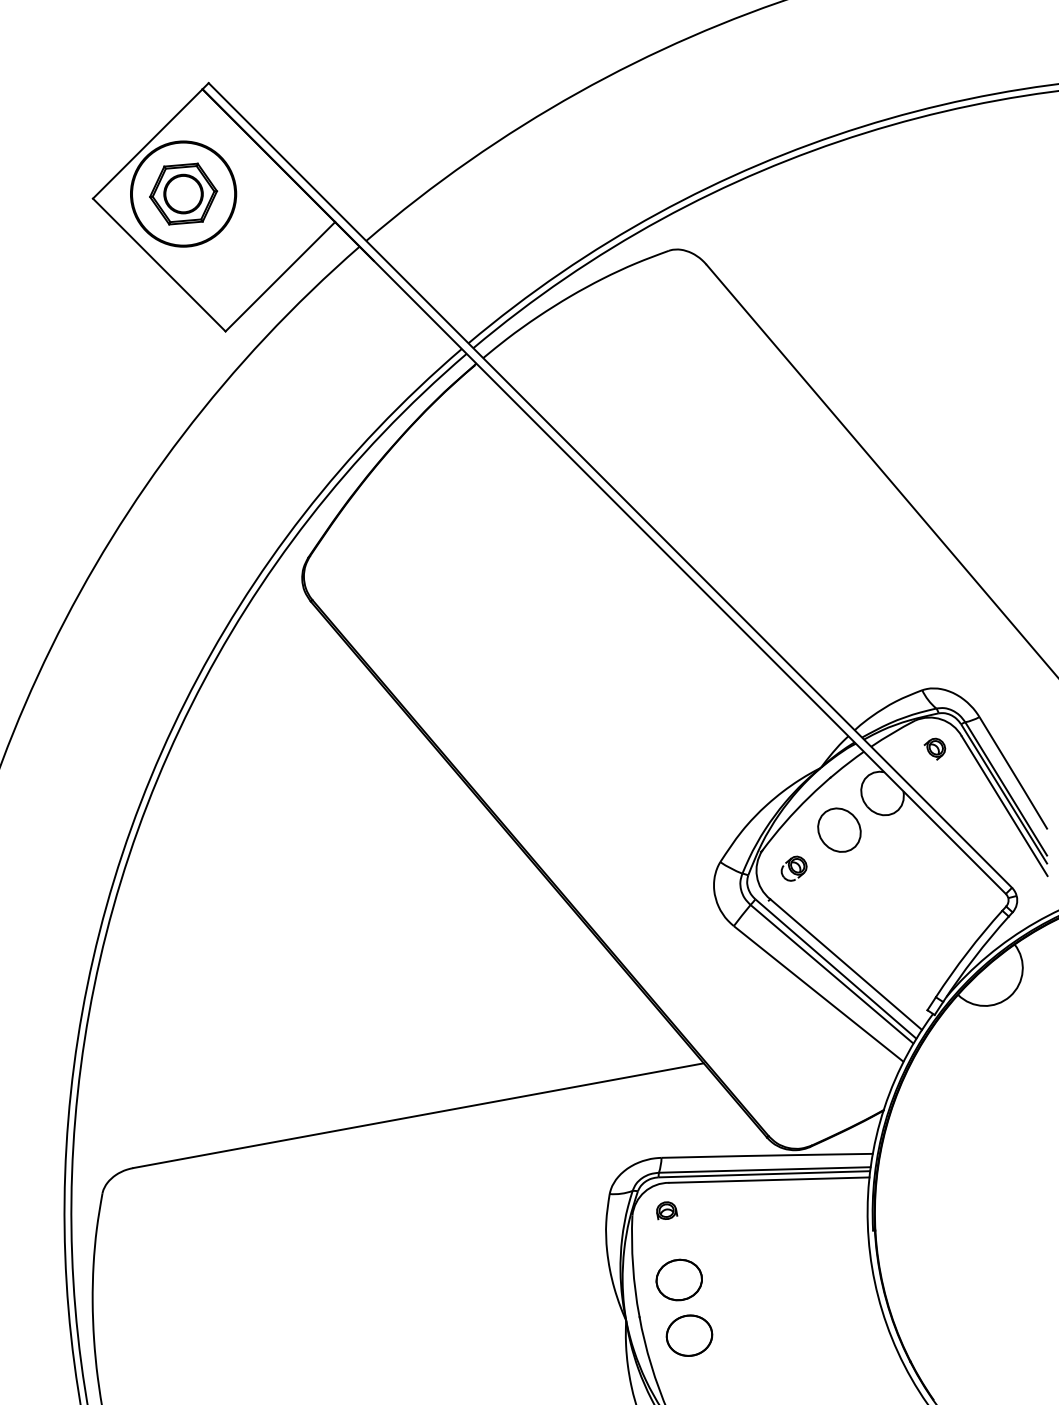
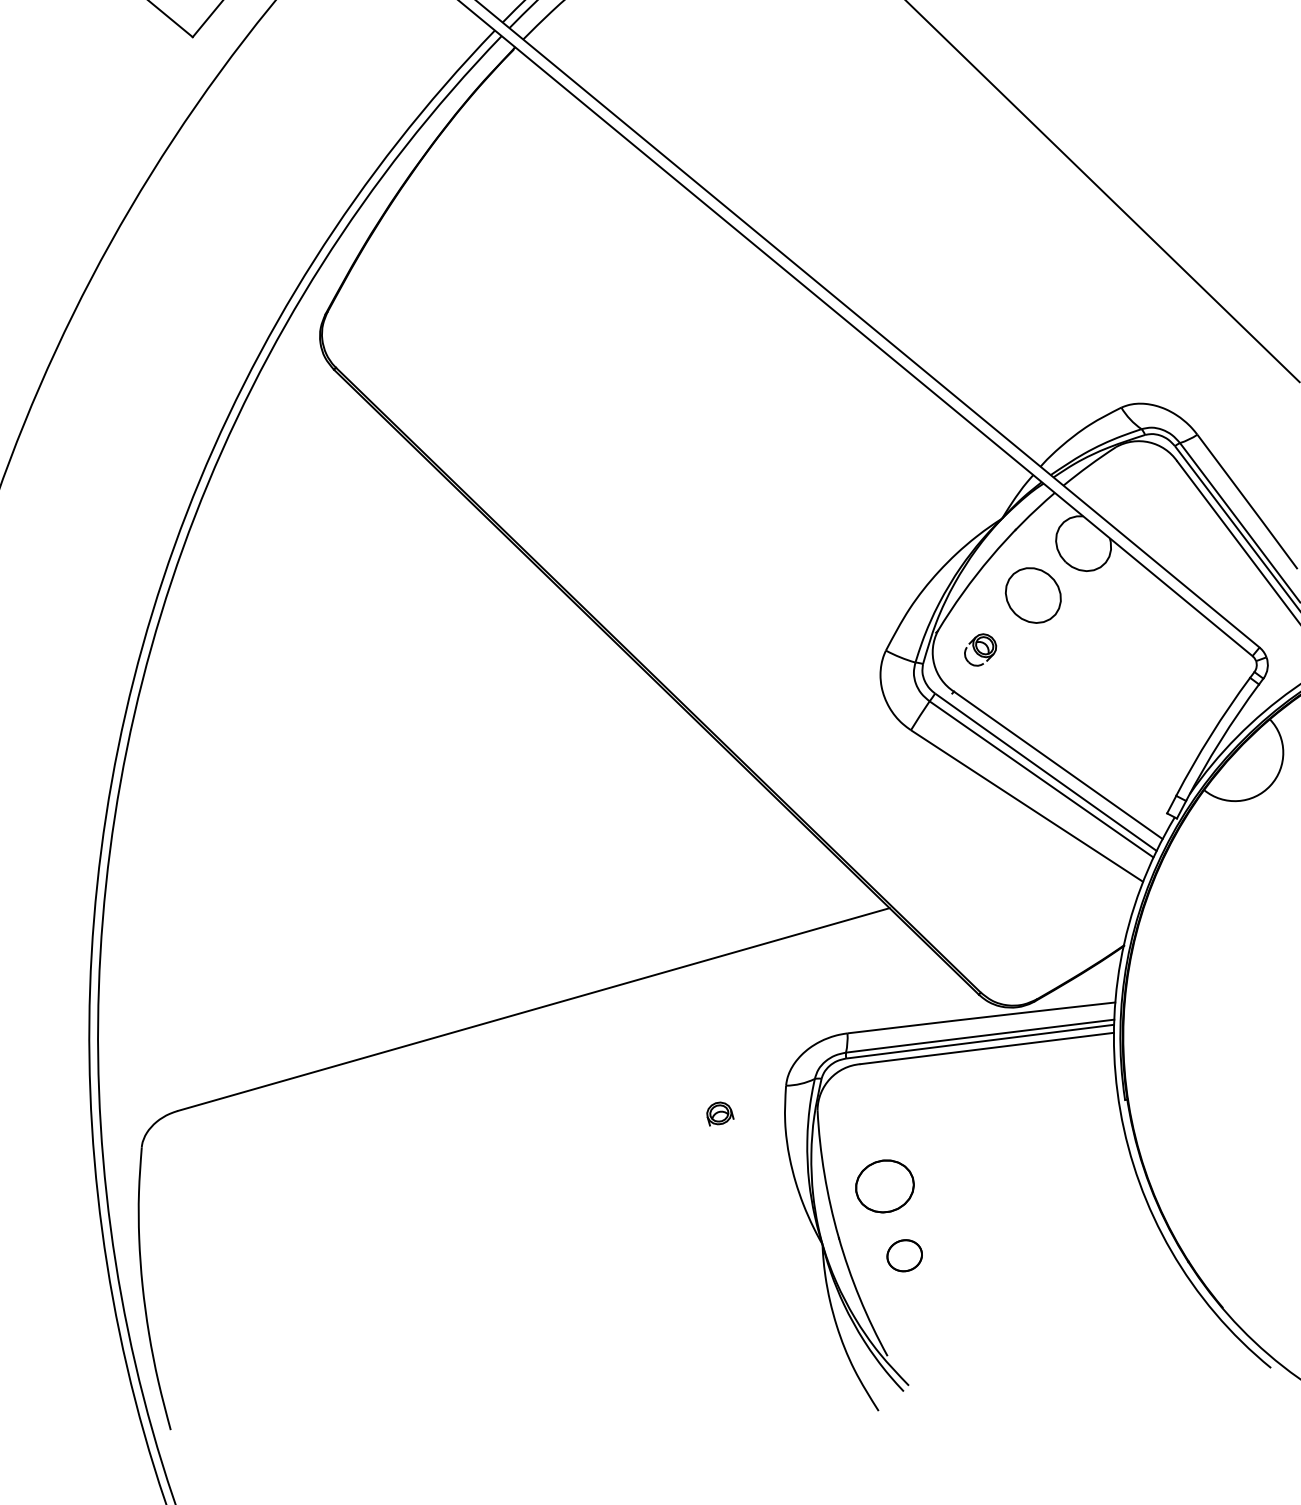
part: (934, 748) -> (1144, 480), removed
part: (667, 1210) -> (720, 1113), moved
part: (689, 1335) -> (904, 1255), size x0.6

